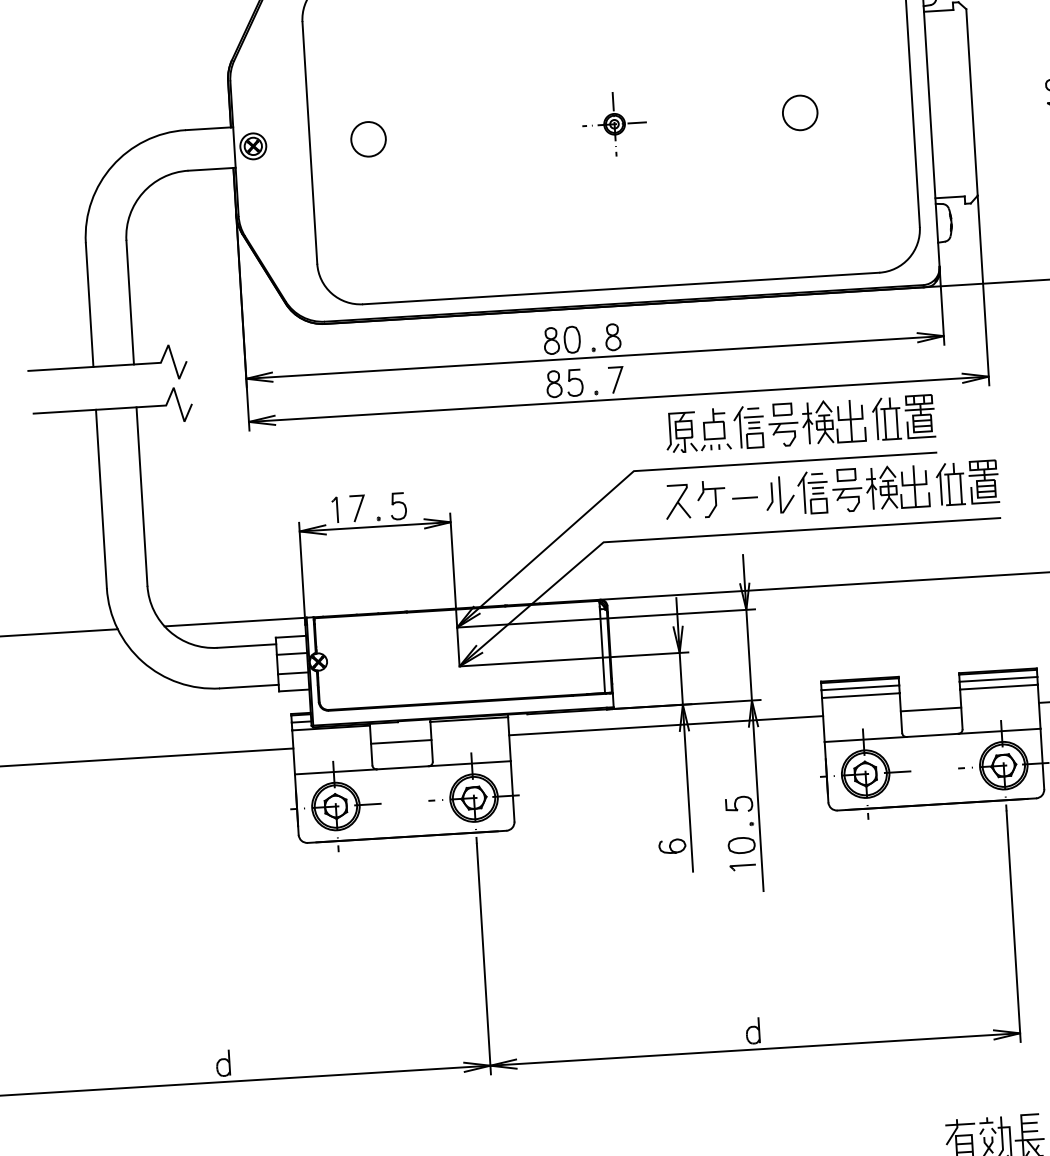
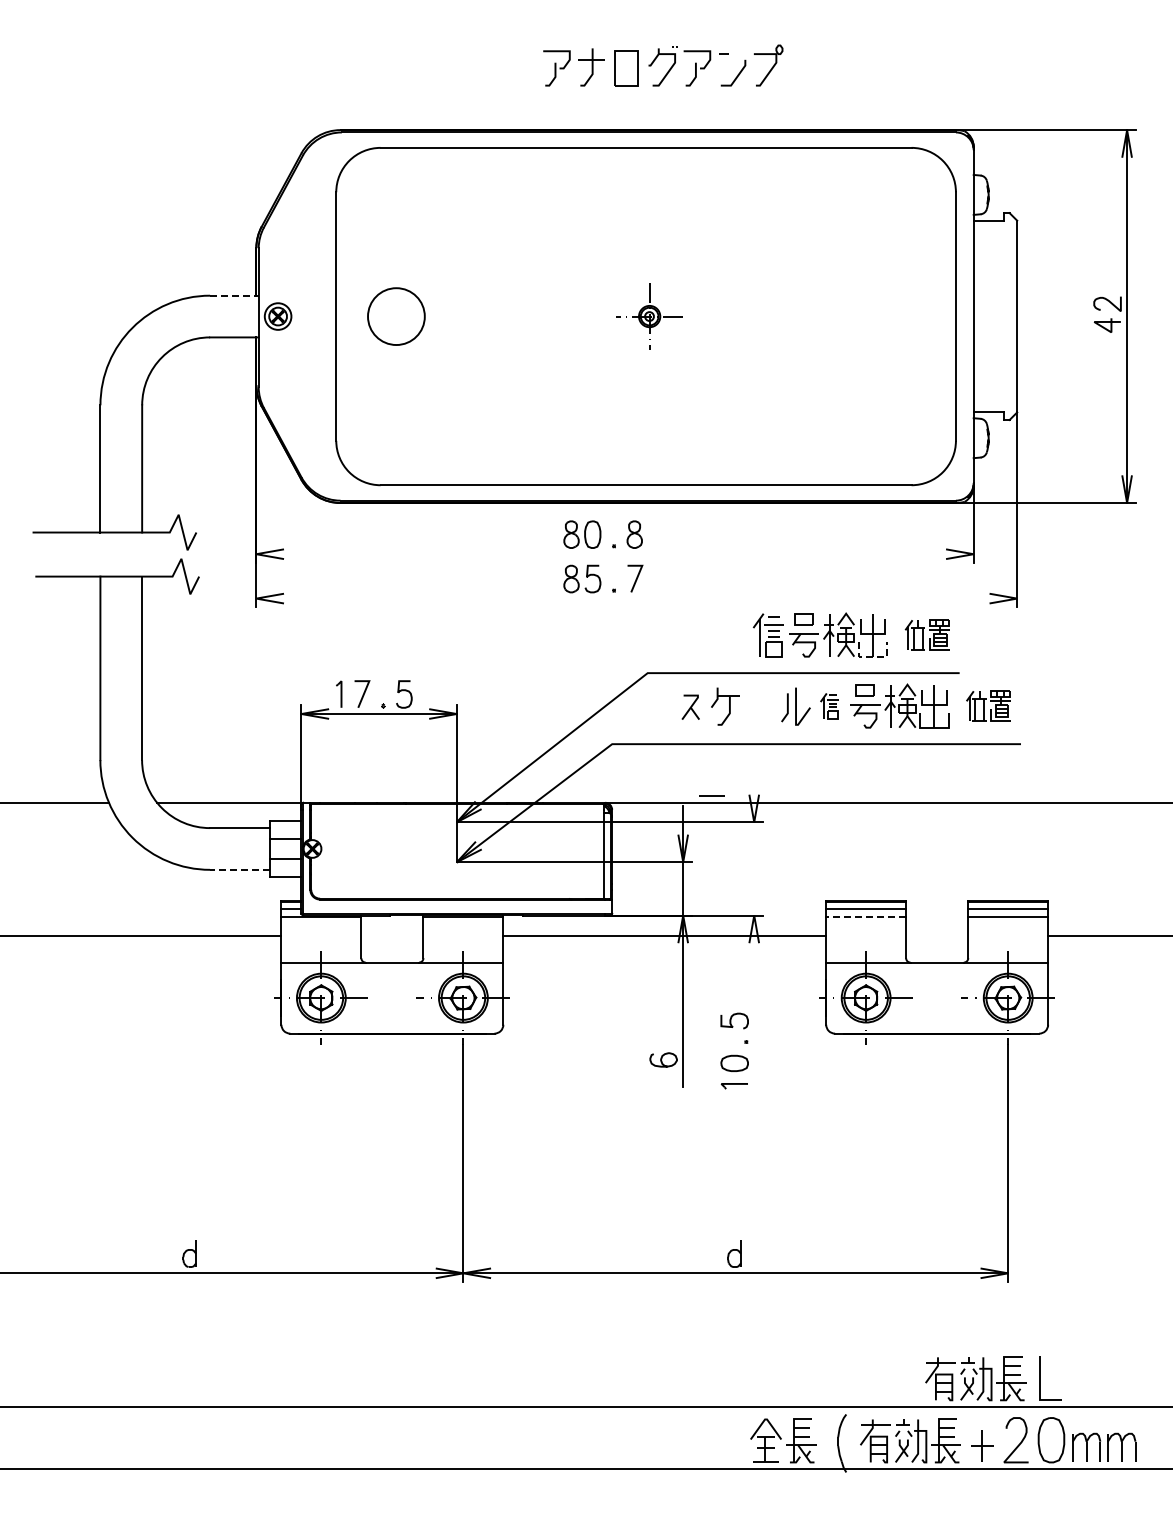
circle: (800, 112) -> (840, 316), removed
line: (209, 128) -> (234, 295), solid -> dashed
circle: (368, 139) -> (396, 316), size x1.6
line: (594, 357) -> (614, 554), removed
line: (618, 399) -> (636, 598), removed
part: (903, 417) -> (927, 635), size x0.7
part: (697, 430) -> (715, 635), removed
line: (852, 441) -> (873, 656), solid -> dashed
part: (967, 483) -> (988, 706), size x0.7
part: (812, 492) -> (829, 706), size x0.6
line: (744, 497) -> (711, 795), moved
part: (677, 502) -> (690, 707), size x0.7
line: (248, 686) -> (239, 869), solid -> dashed
line: (861, 695) -> (866, 917), solid -> dashed
line: (931, 709) -> (937, 935), removed
line: (753, 722) -> (754, 938), removed
line: (401, 741) -> (392, 935), removed

